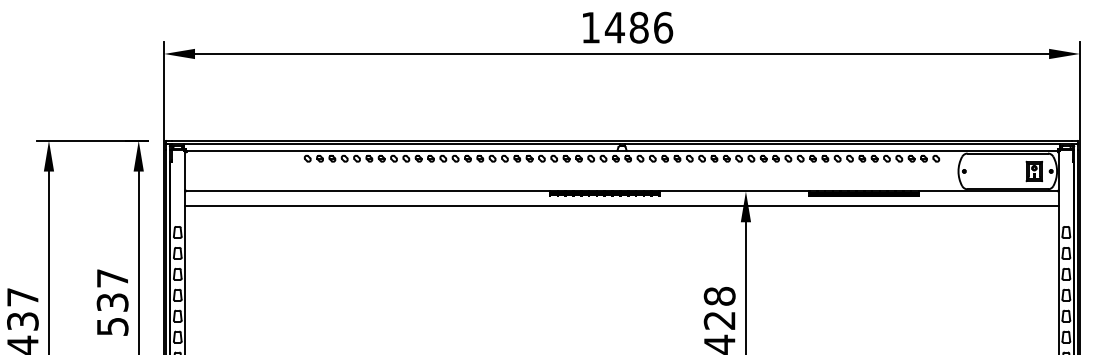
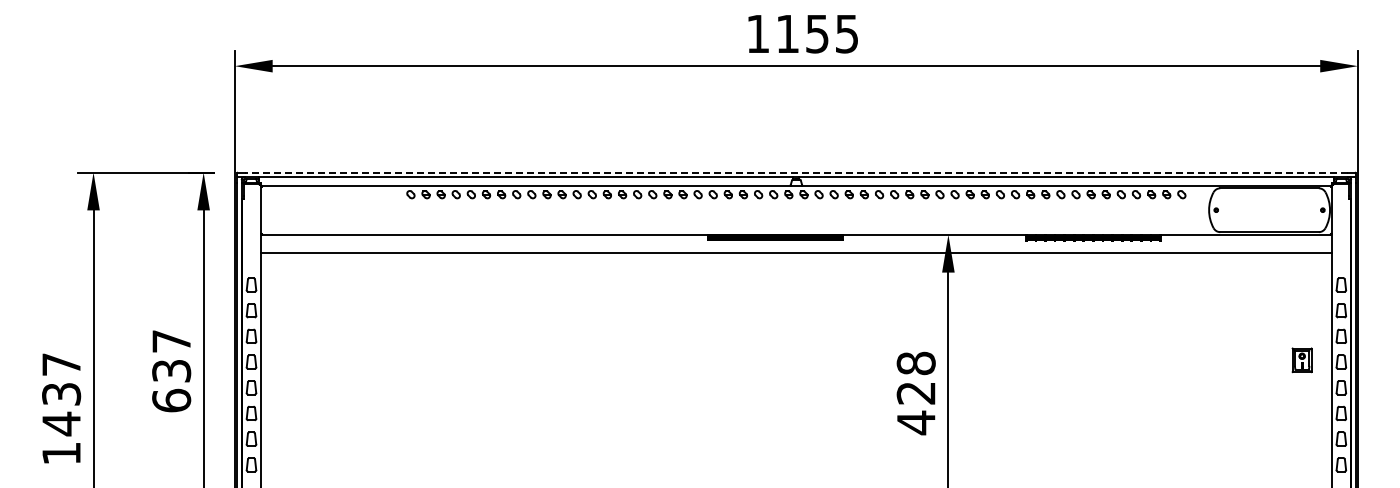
text: (639, 27) -> (817, 33), 1486 -> 1155
line: (622, 140) -> (796, 172), solid -> dashed
part: (1033, 171) -> (1301, 360), moved
text: (112, 326) -> (171, 400), 537 -> 637

